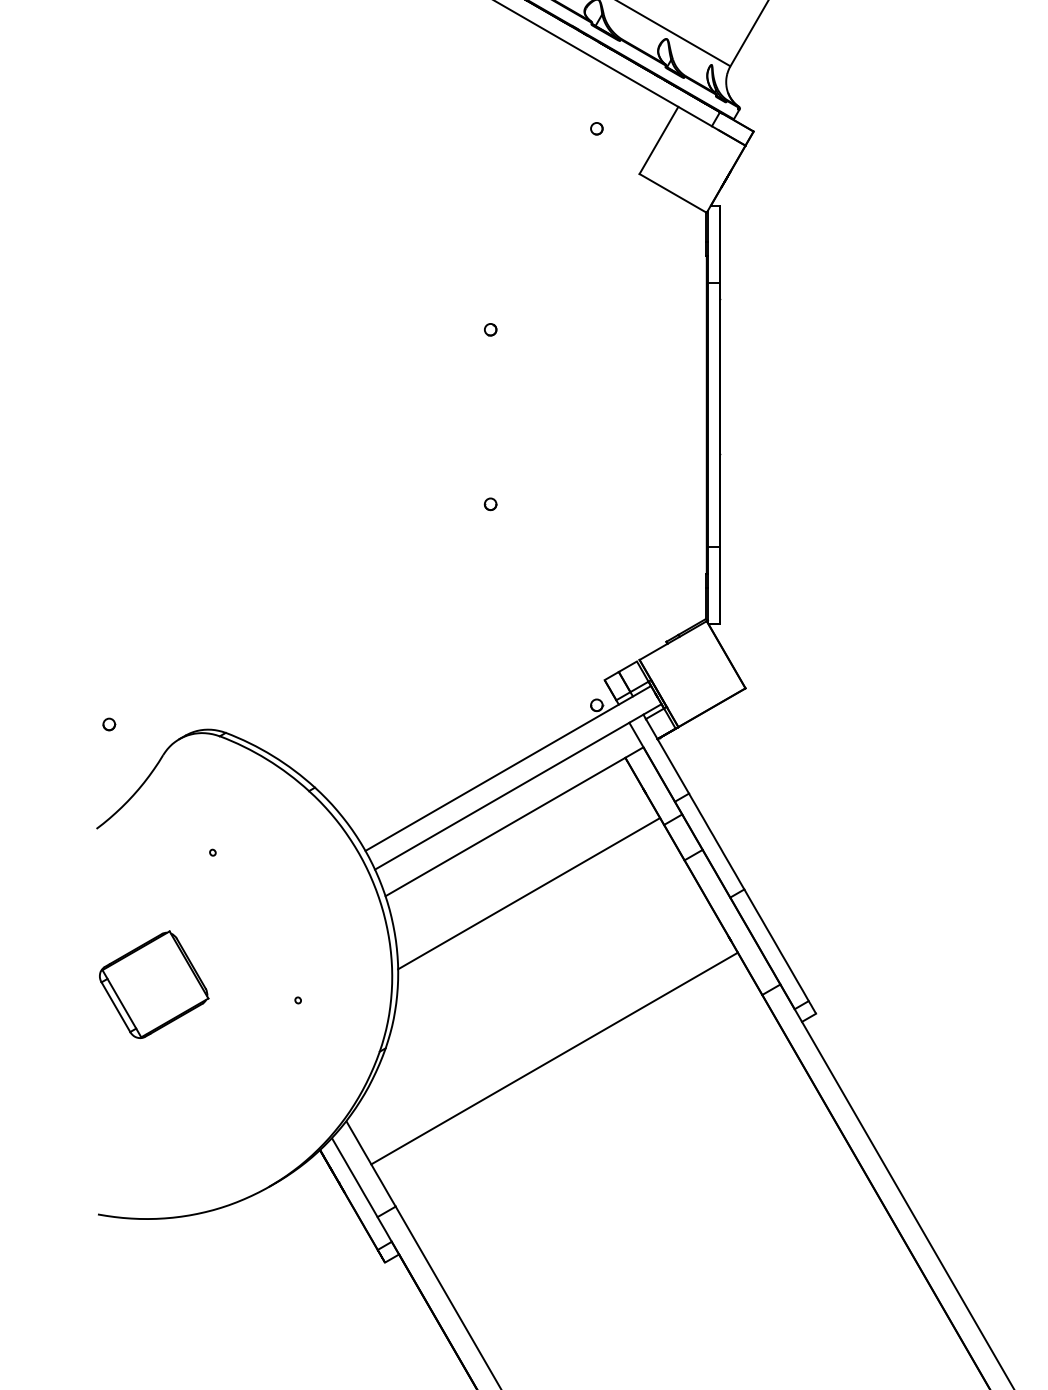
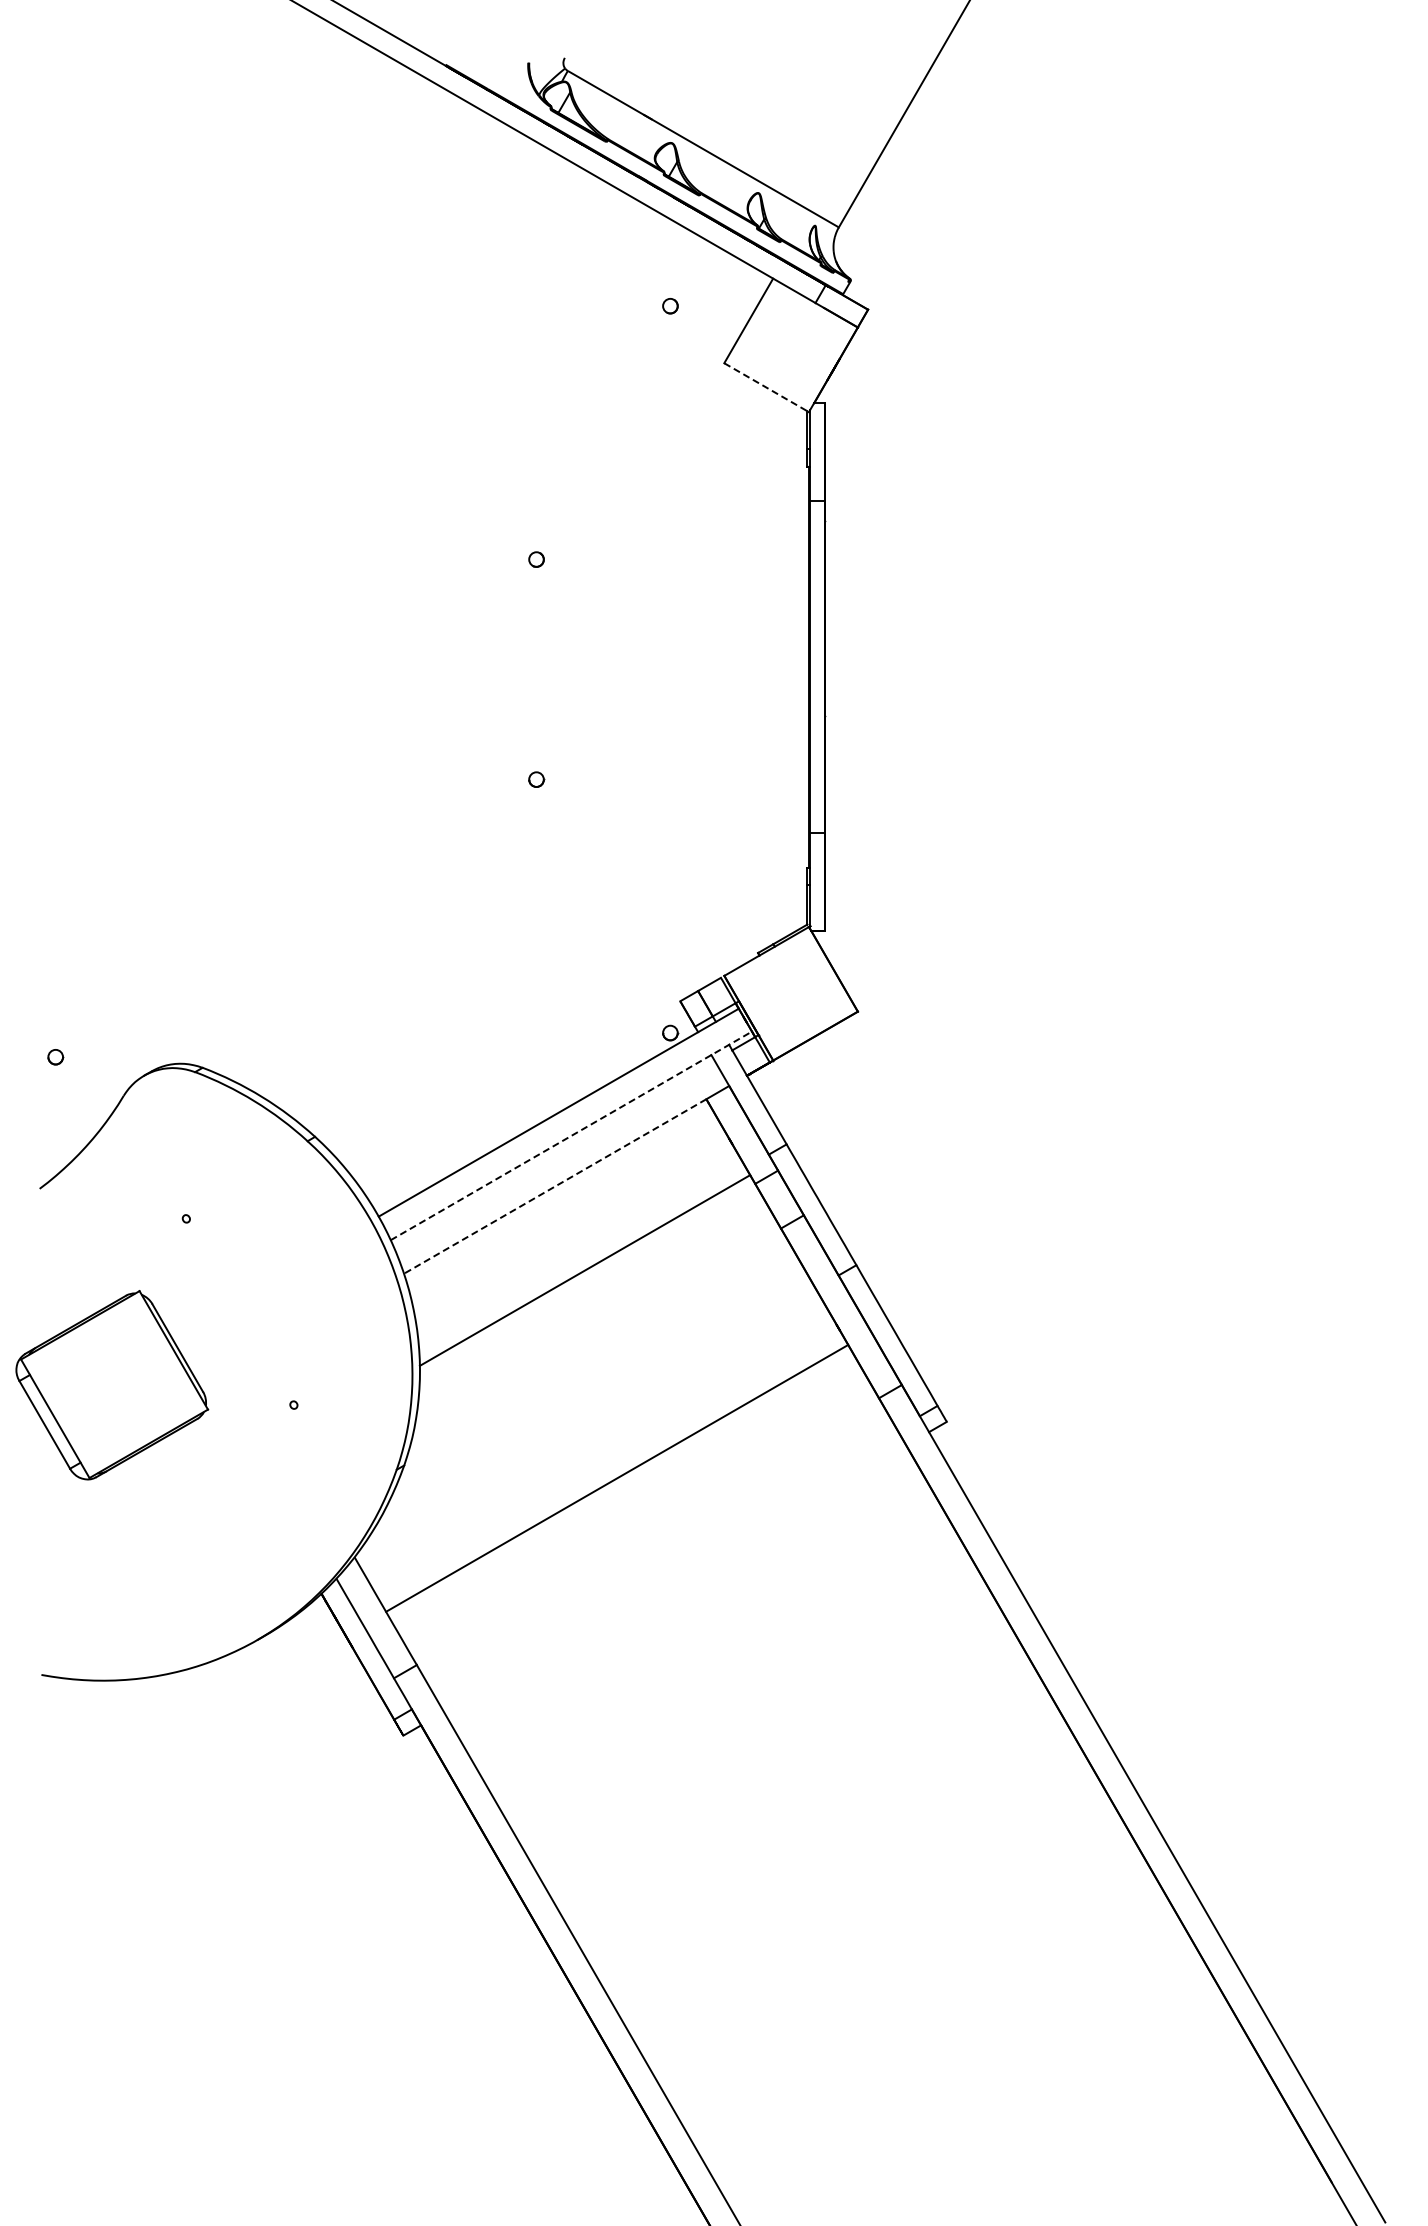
line: (673, 193) -> (766, 387), solid -> dashed
line: (518, 786) -> (571, 1135), solid -> dashed
line: (505, 827) -> (555, 1186), solid -> dashed
part: (154, 984) -> (112, 1385), size x1.4

